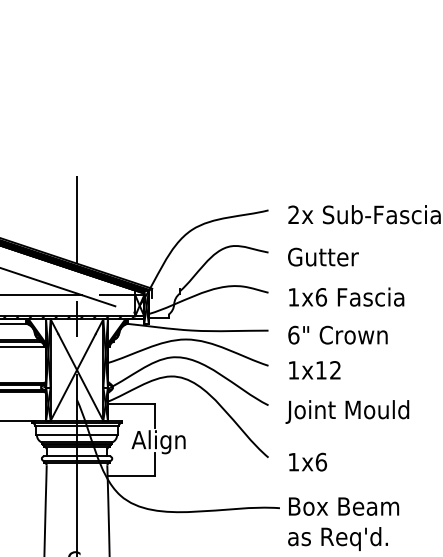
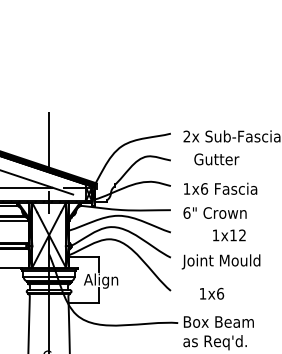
text: (322, 257) -> (216, 159), moved
text: (315, 370) -> (229, 235), moved
text: (308, 461) -> (212, 293), moved

